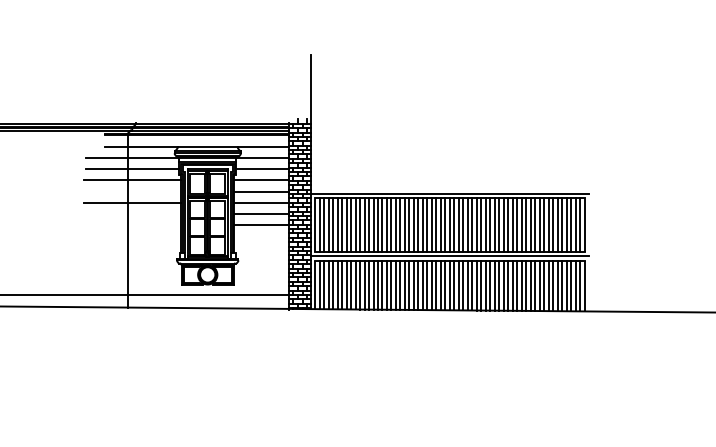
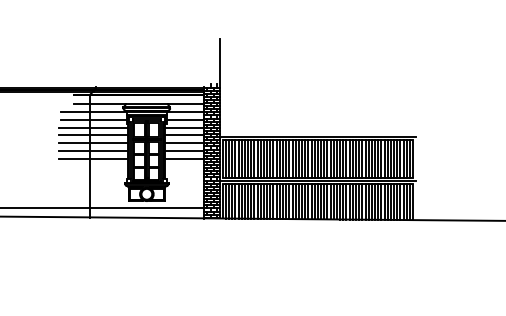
line: (132, 191) -> (93, 135), added
line: (132, 214) -> (93, 151), added
line: (132, 225) -> (93, 159), added

